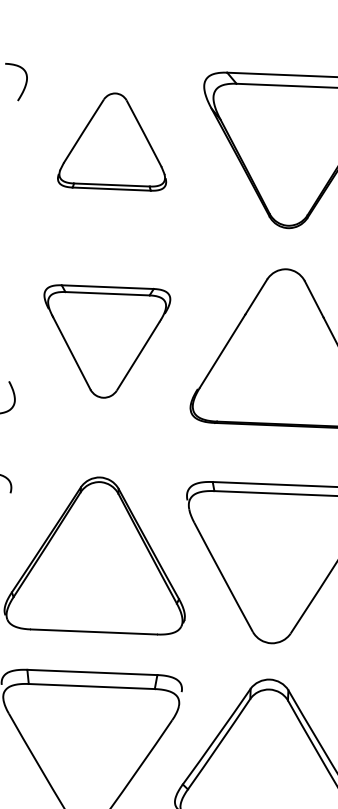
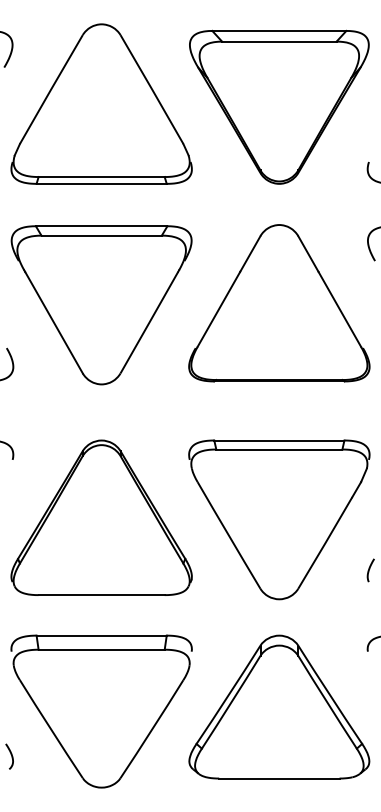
part: (113, 140) -> (101, 103), size x1.67
part: (105, 342) -> (101, 305), size x1.43

